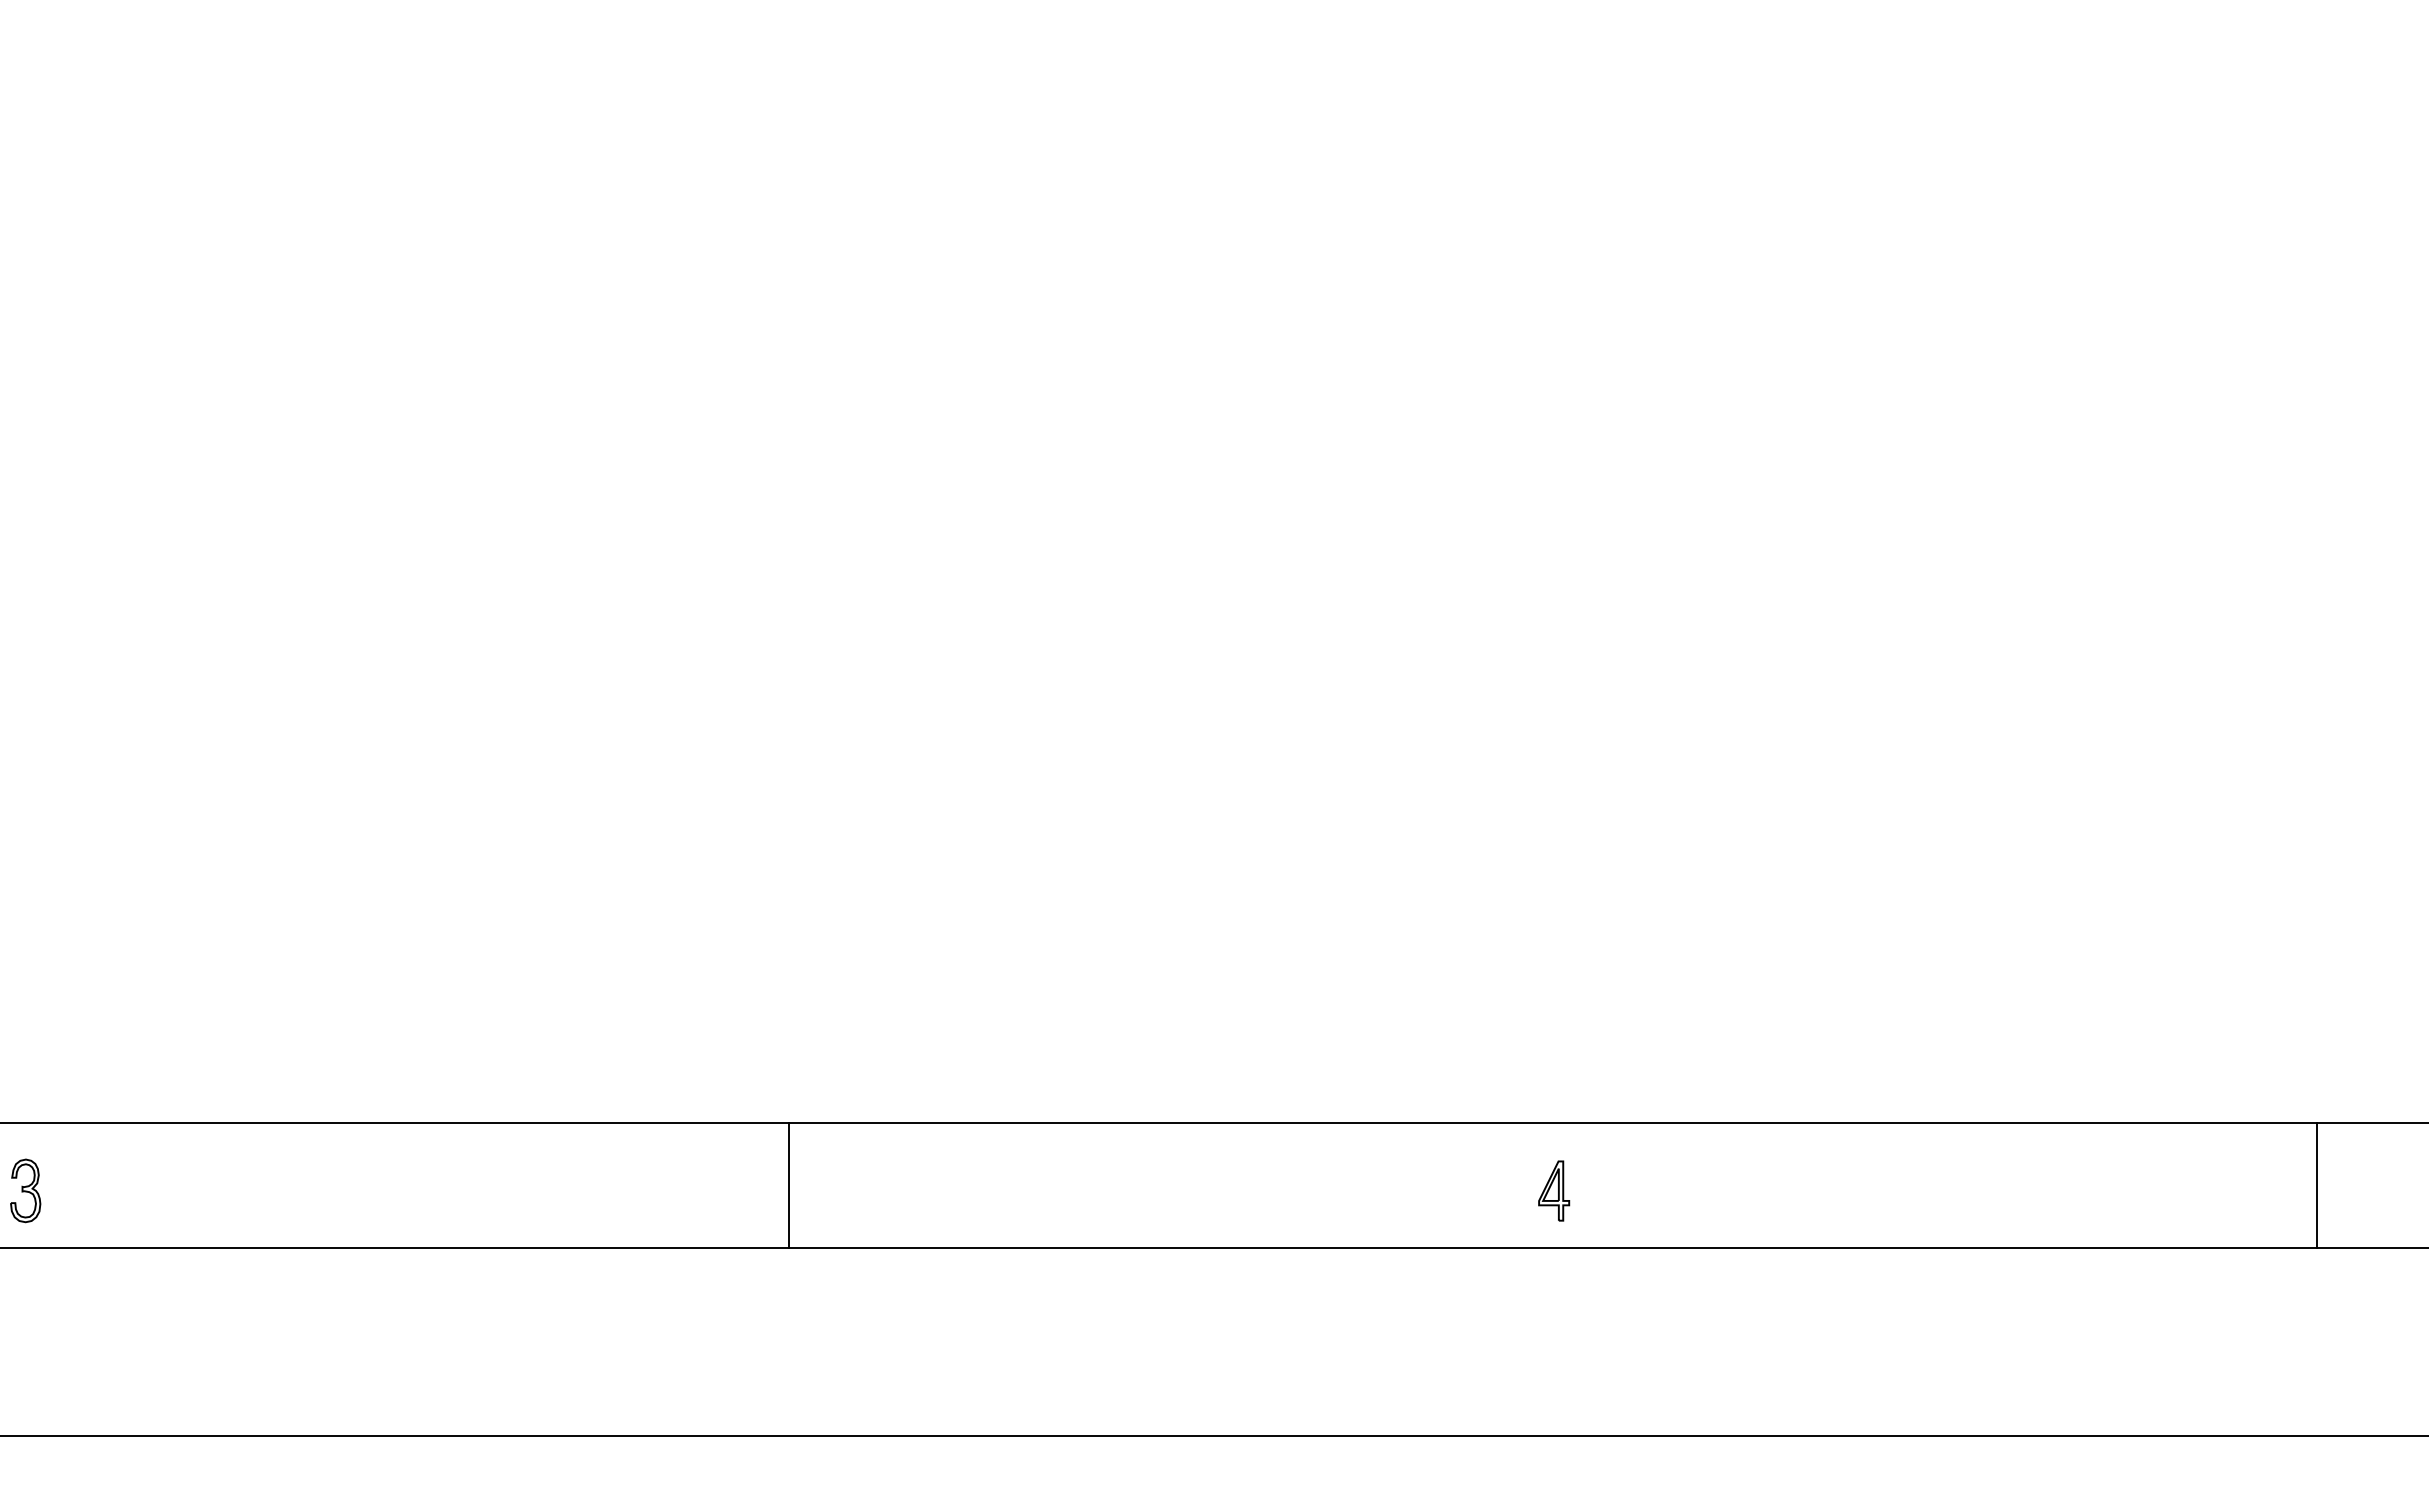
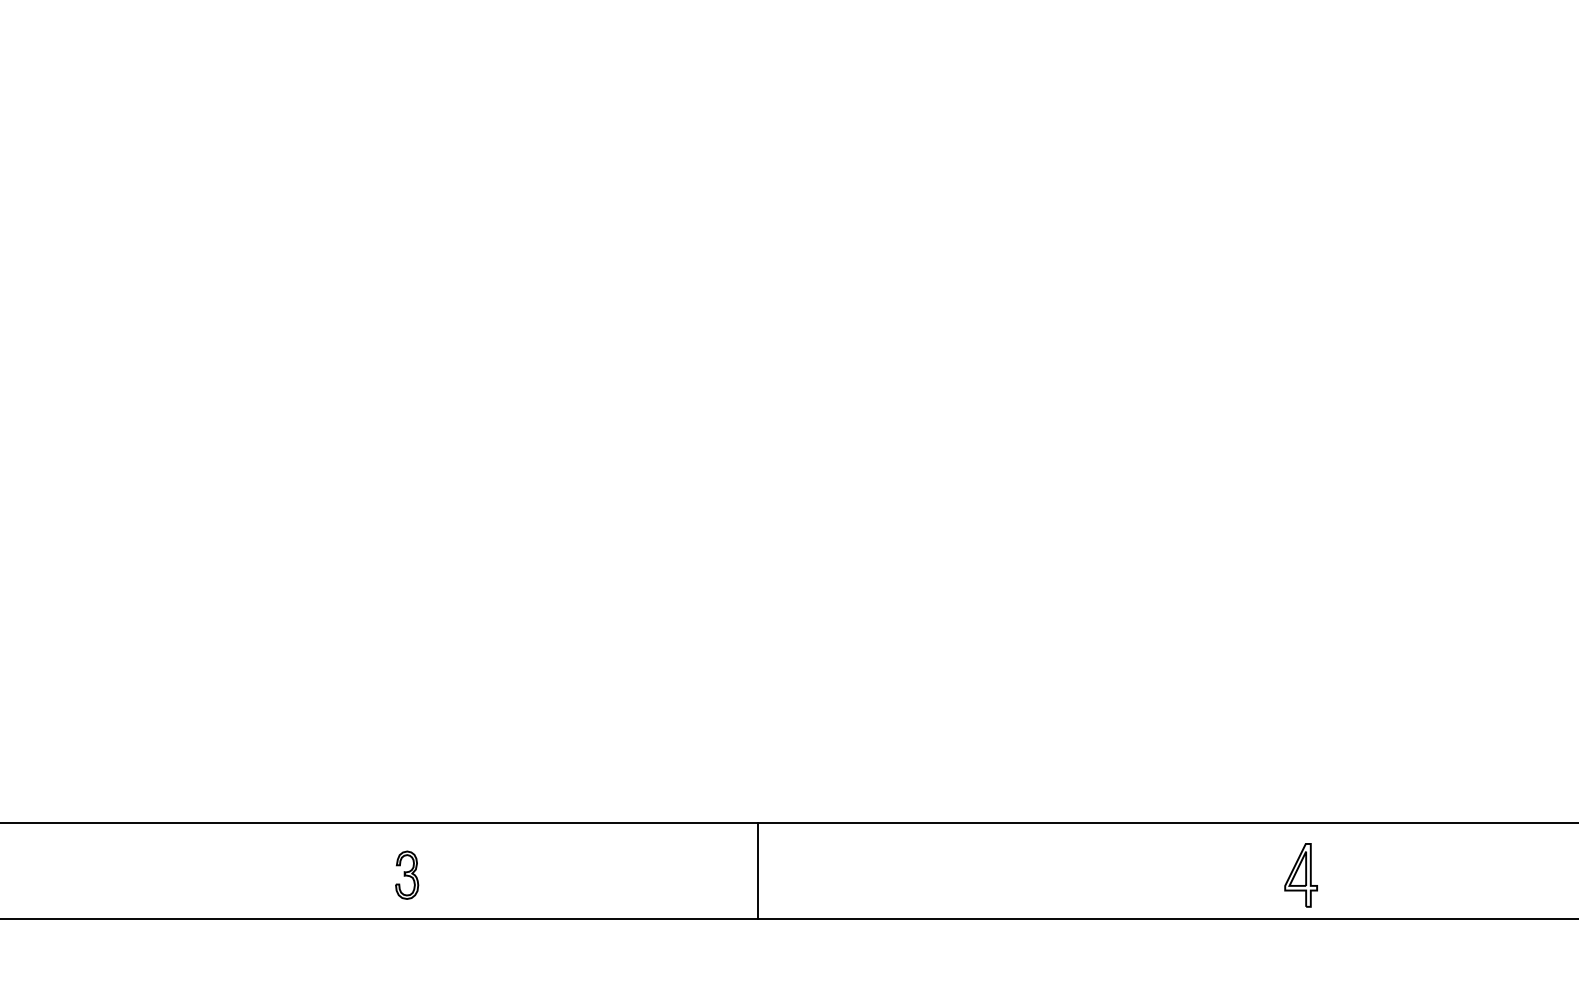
line: (788, 1184) -> (757, 870), moved
part: (25, 1190) -> (406, 874), moved
part: (1554, 1190) -> (1301, 874), size x1.4

